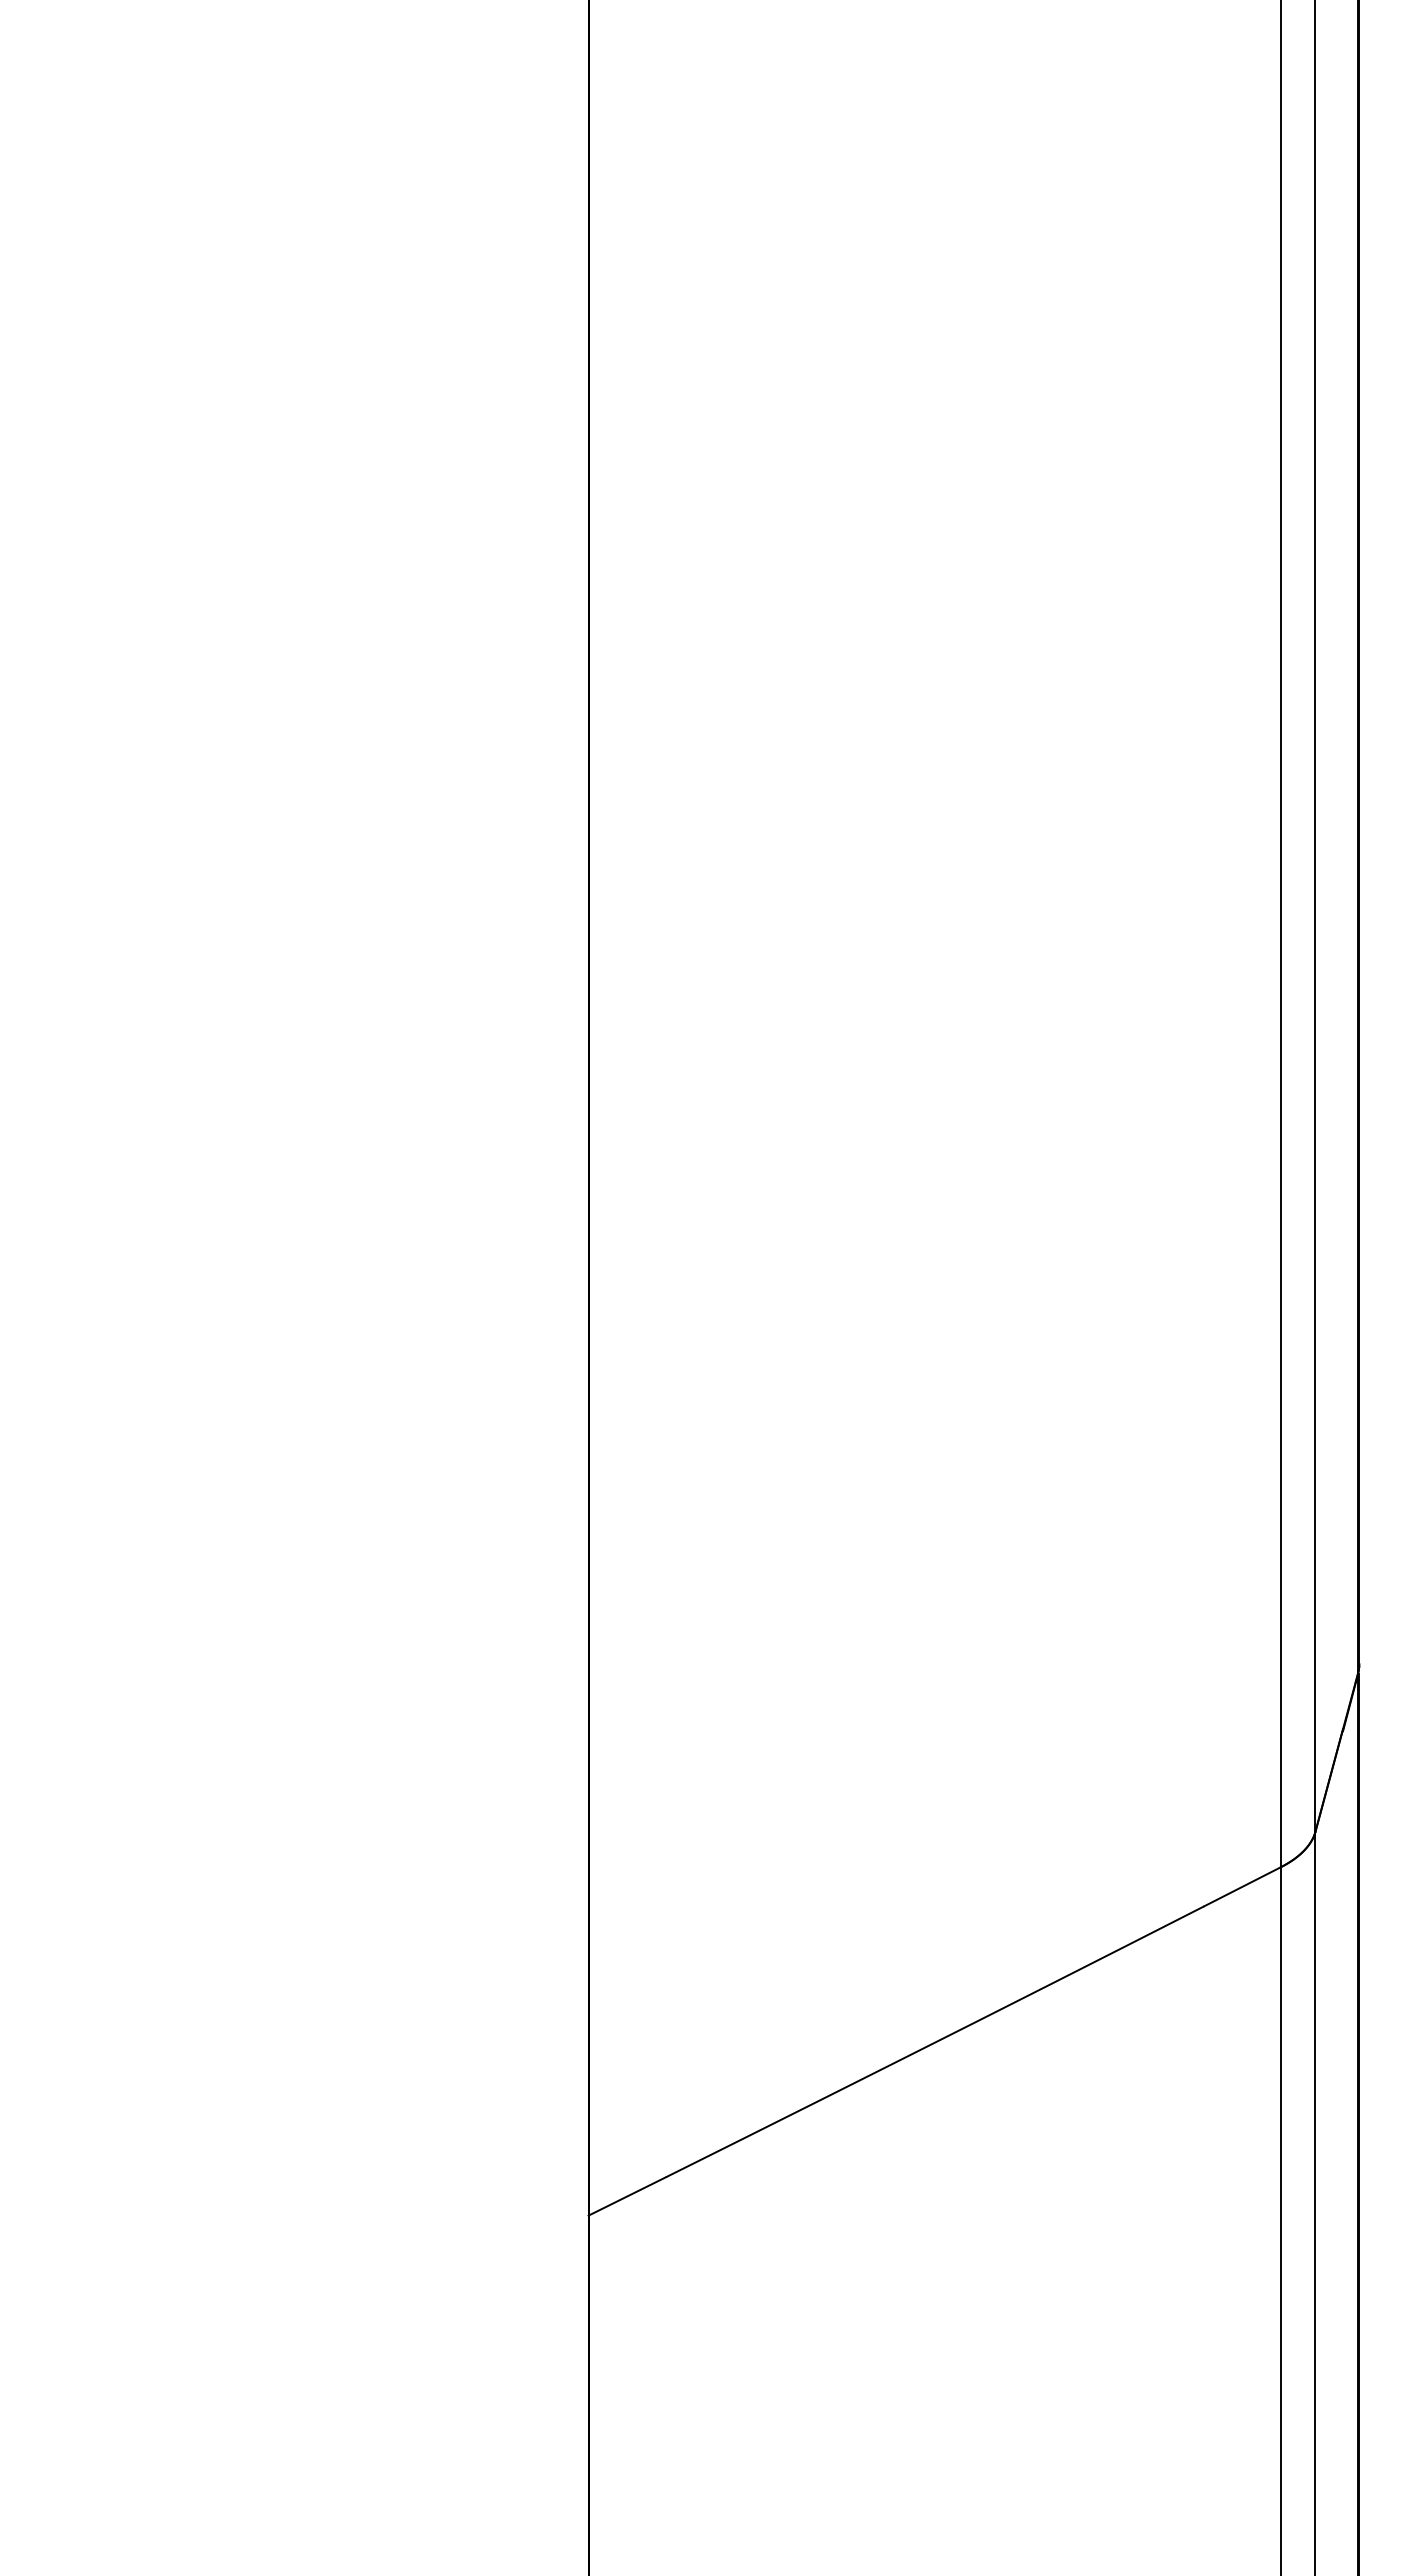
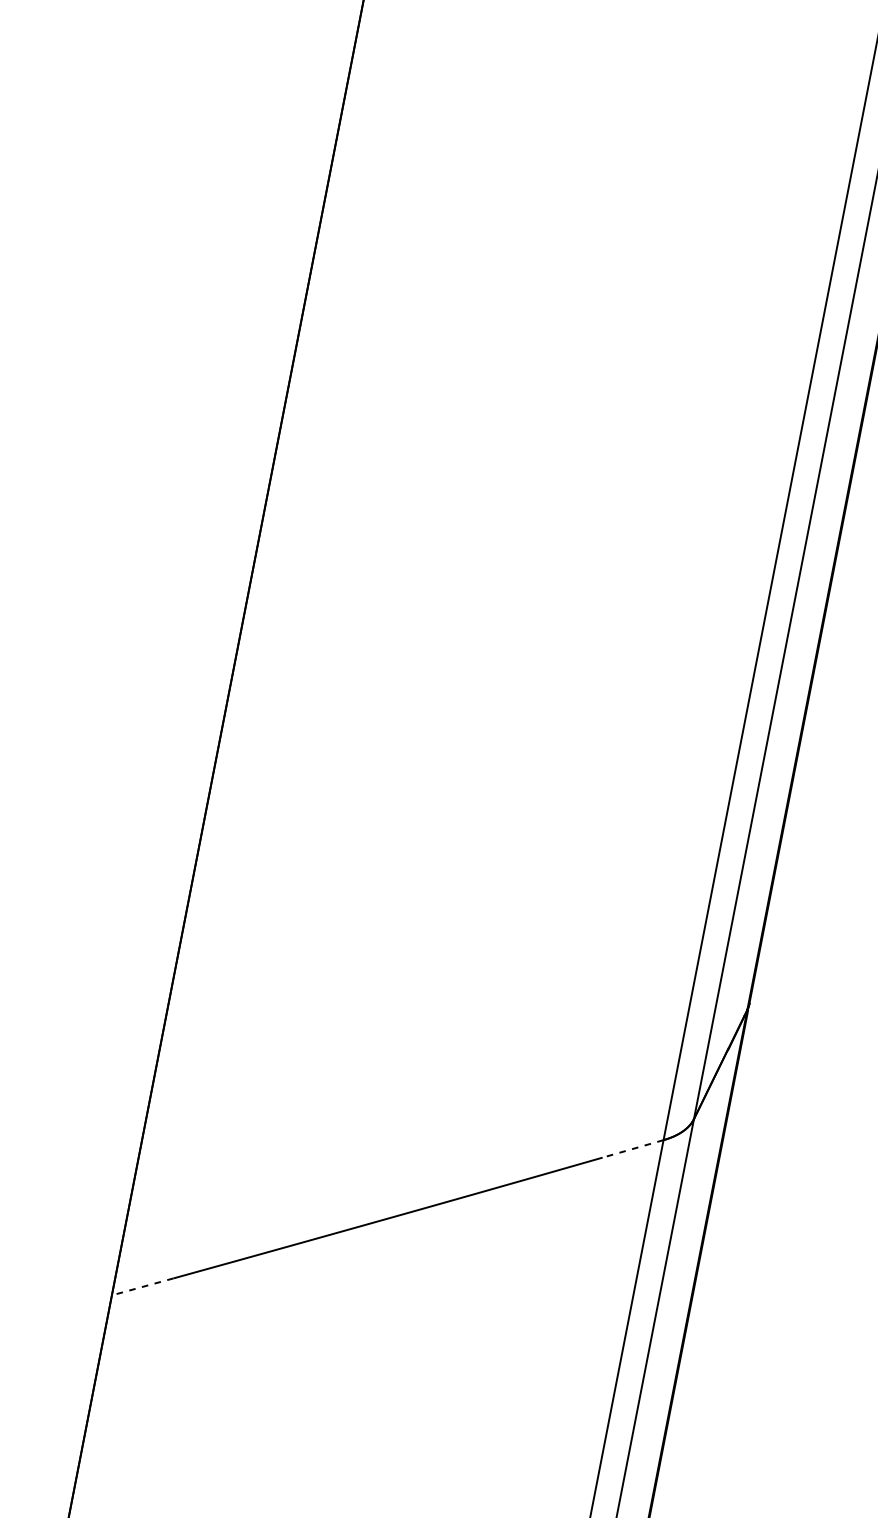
line: (1242, 1886) -> (633, 1148), solid -> dashed
line: (626, 2196) -> (142, 1286), solid -> dashed

